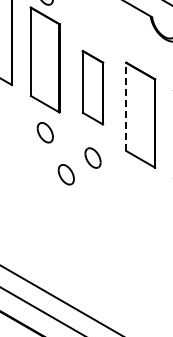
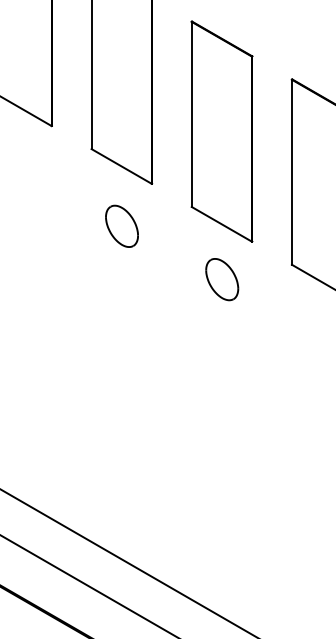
part: (92, 87) -> (221, 131), size x1.43
line: (126, 106) -> (292, 171), dashed -> solid
part: (65, 174) -> (164, 314), removed

